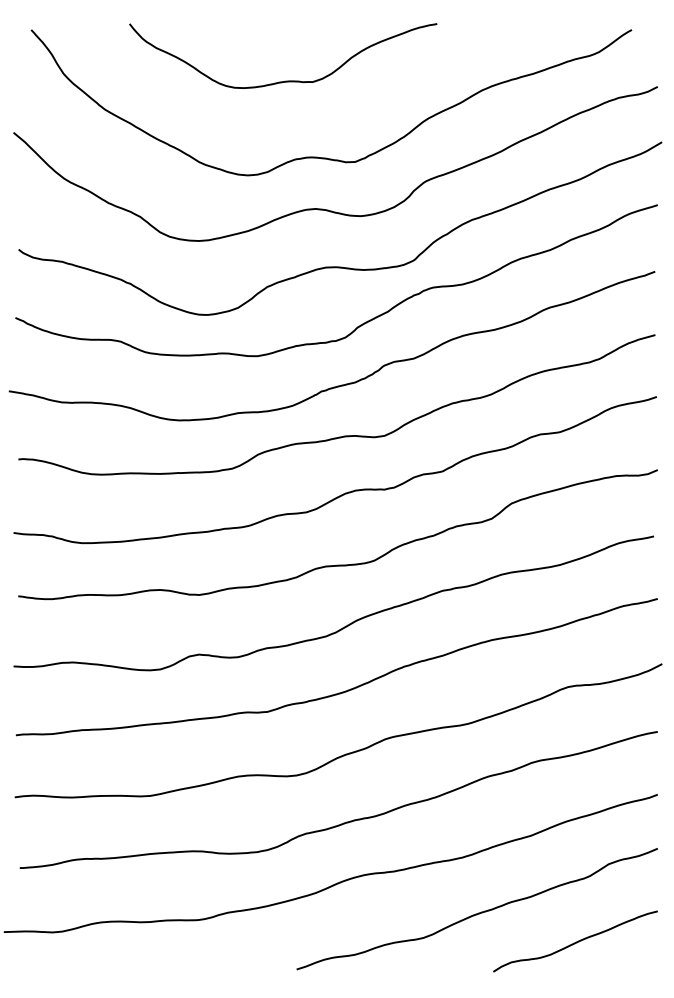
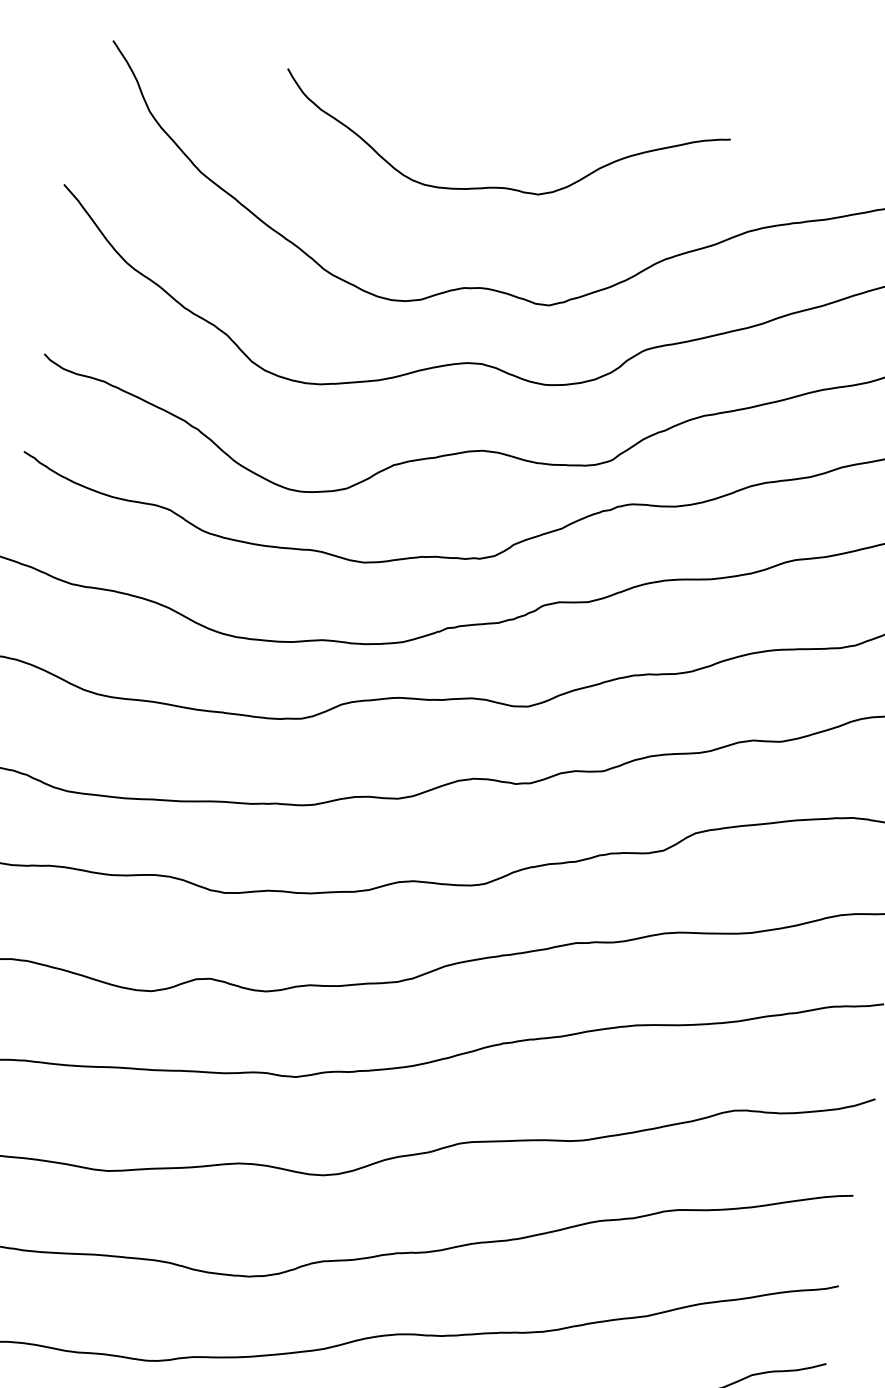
curve: (285, 80) -> (499, 186), moved

